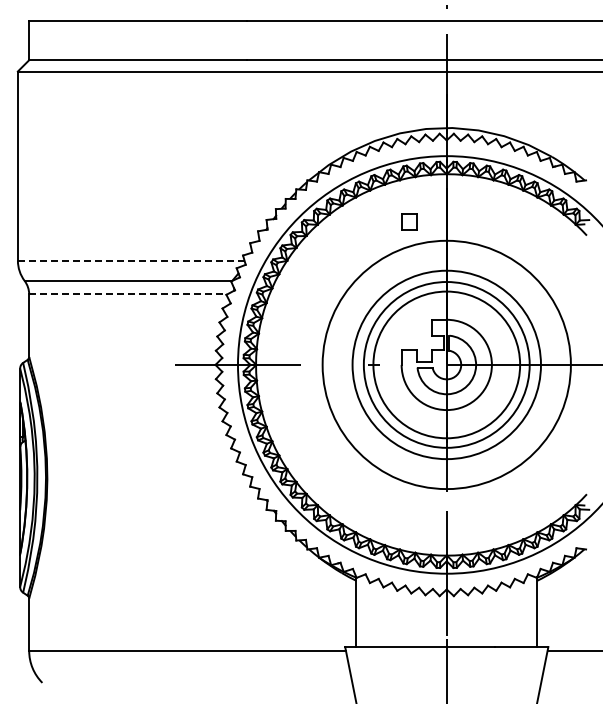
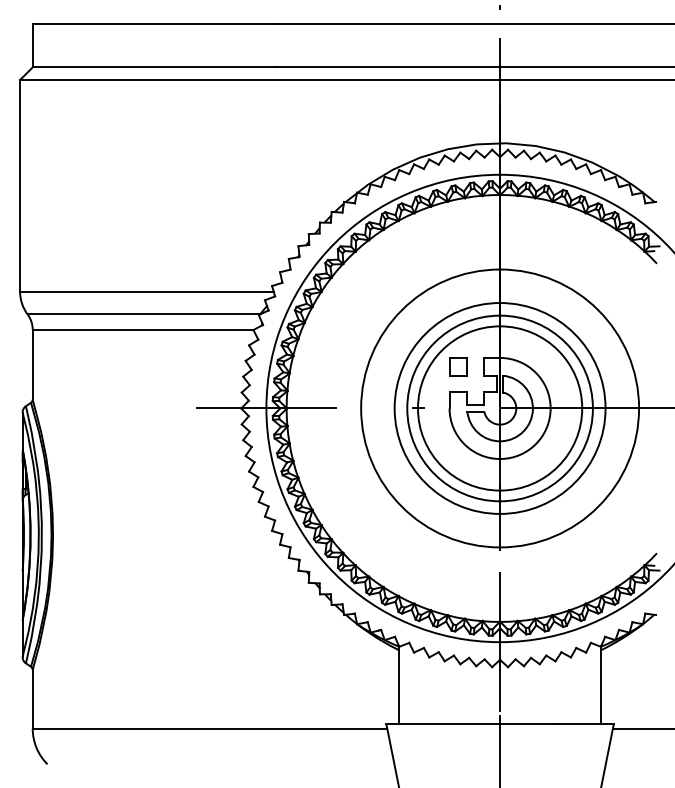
part: (409, 221) -> (458, 366), moved
line: (131, 260) -> (147, 291), dashed -> solid
line: (128, 294) -> (143, 329), dashed -> solid

